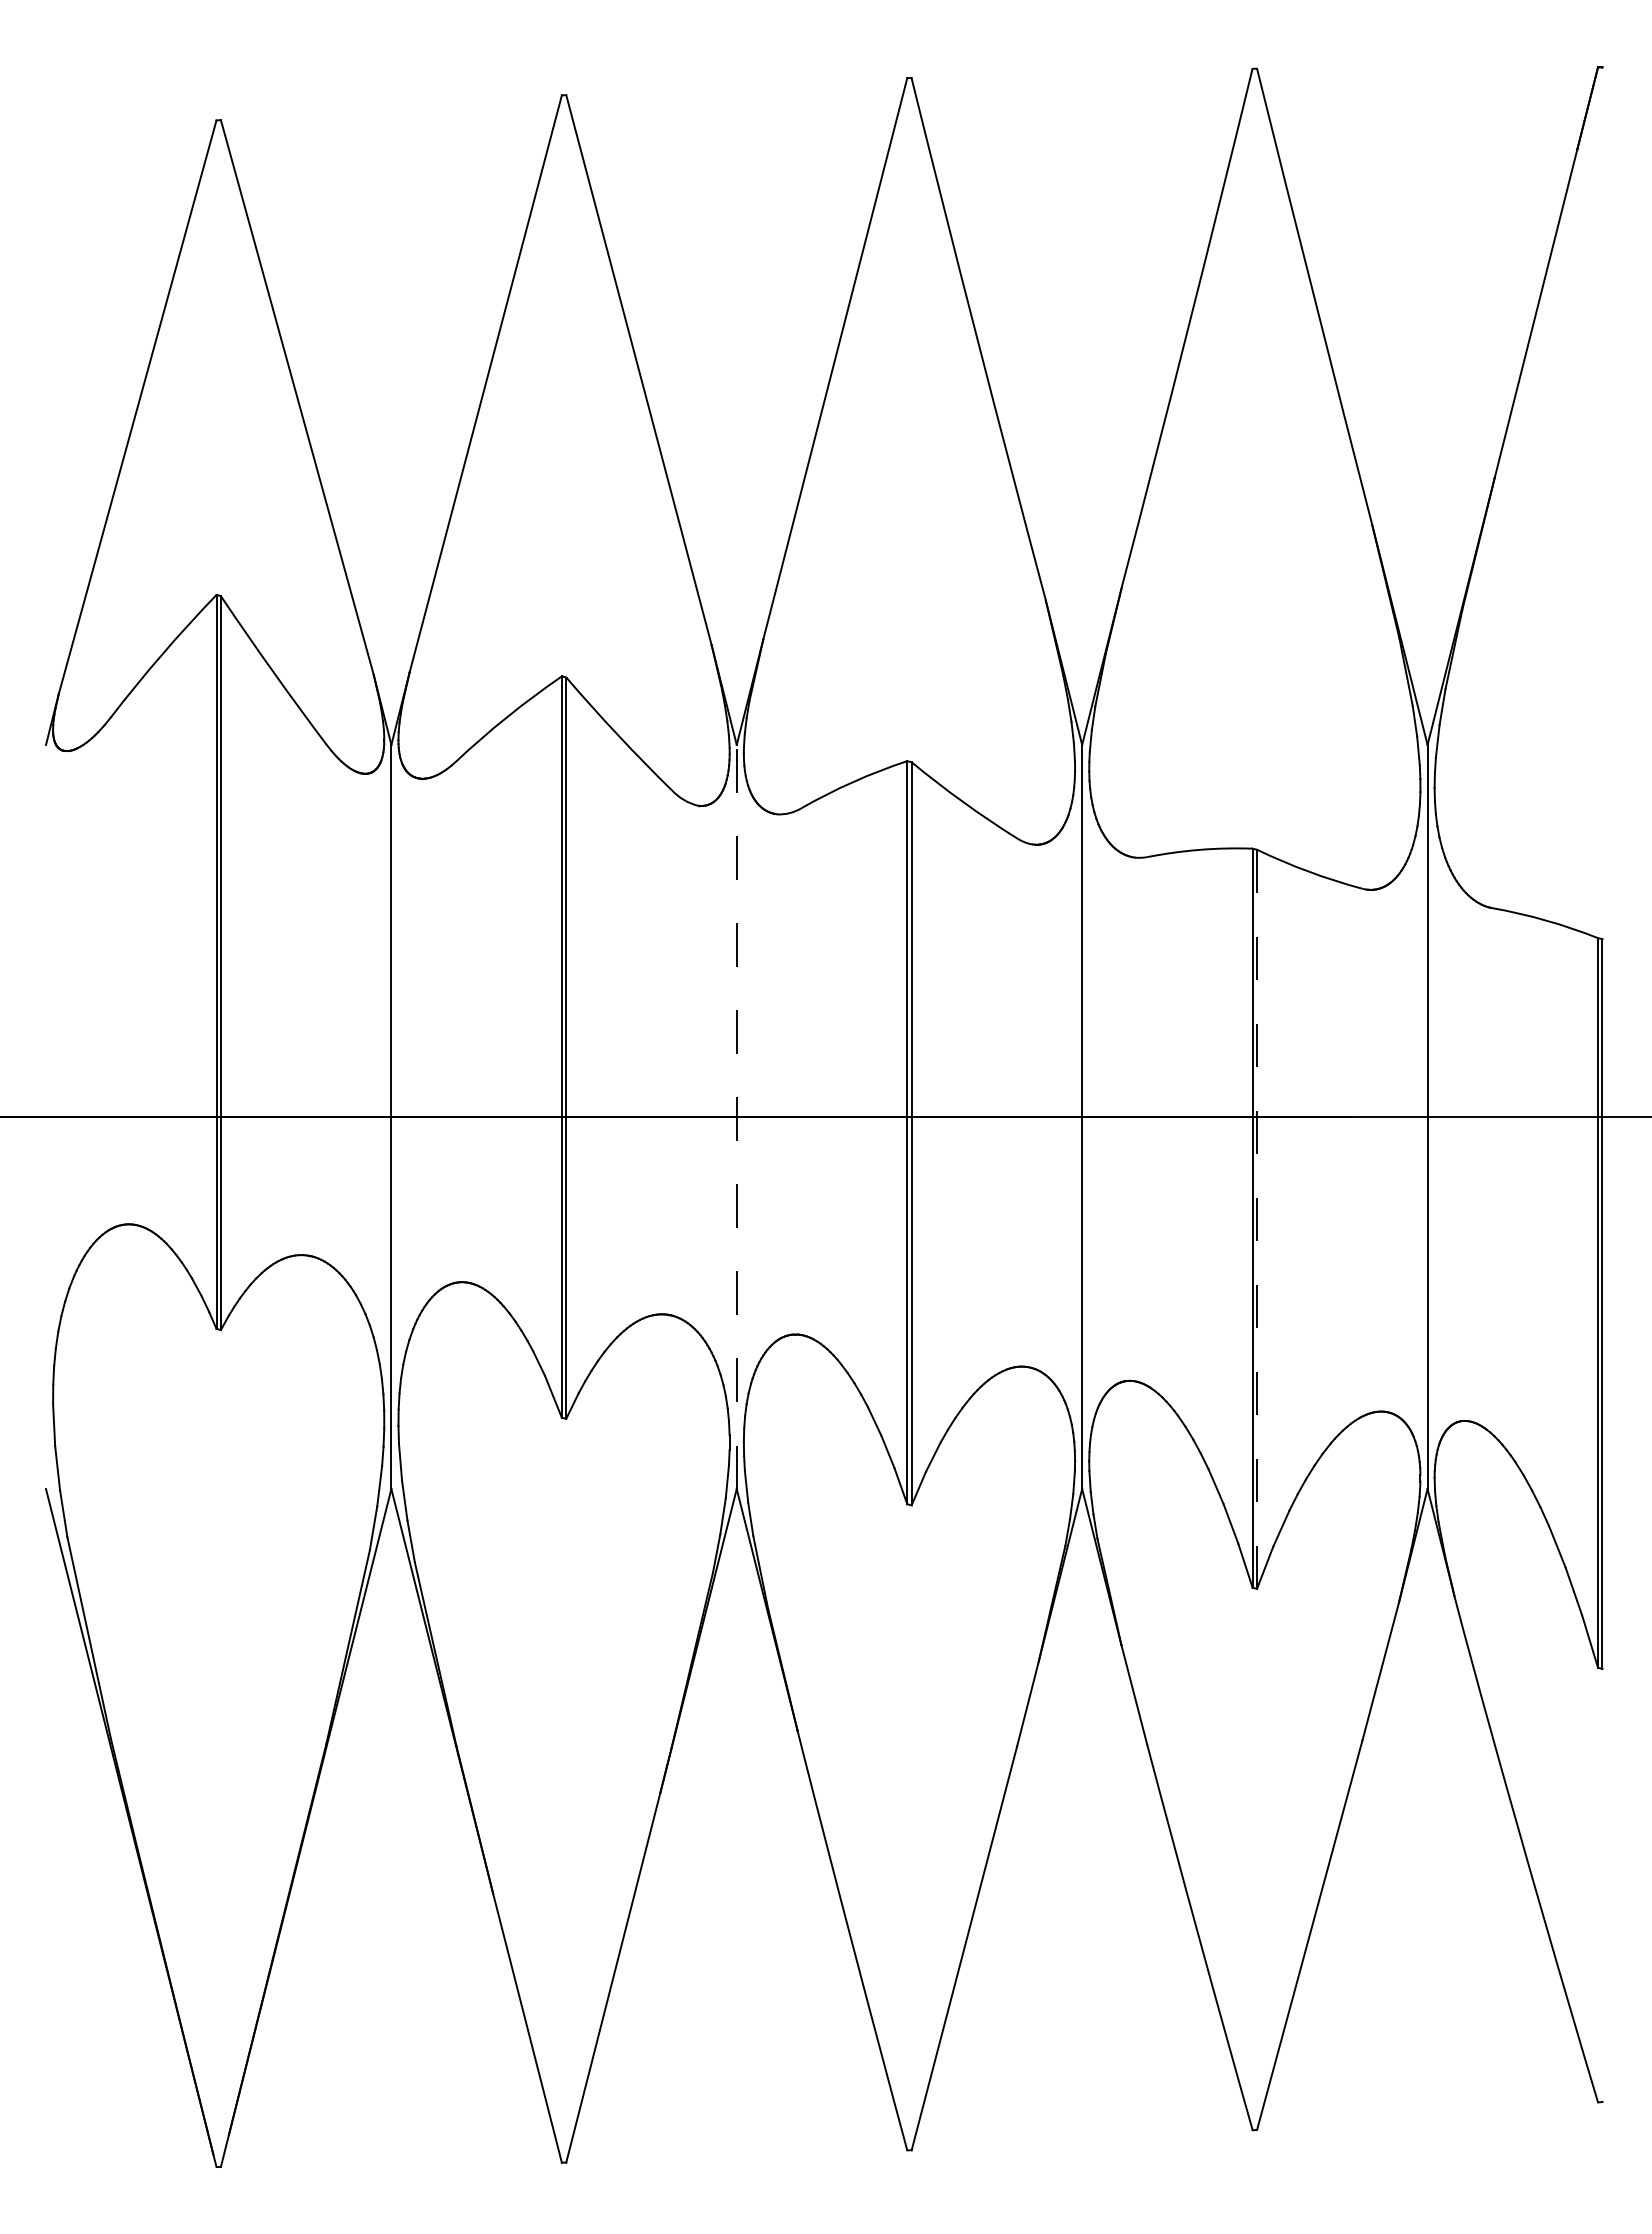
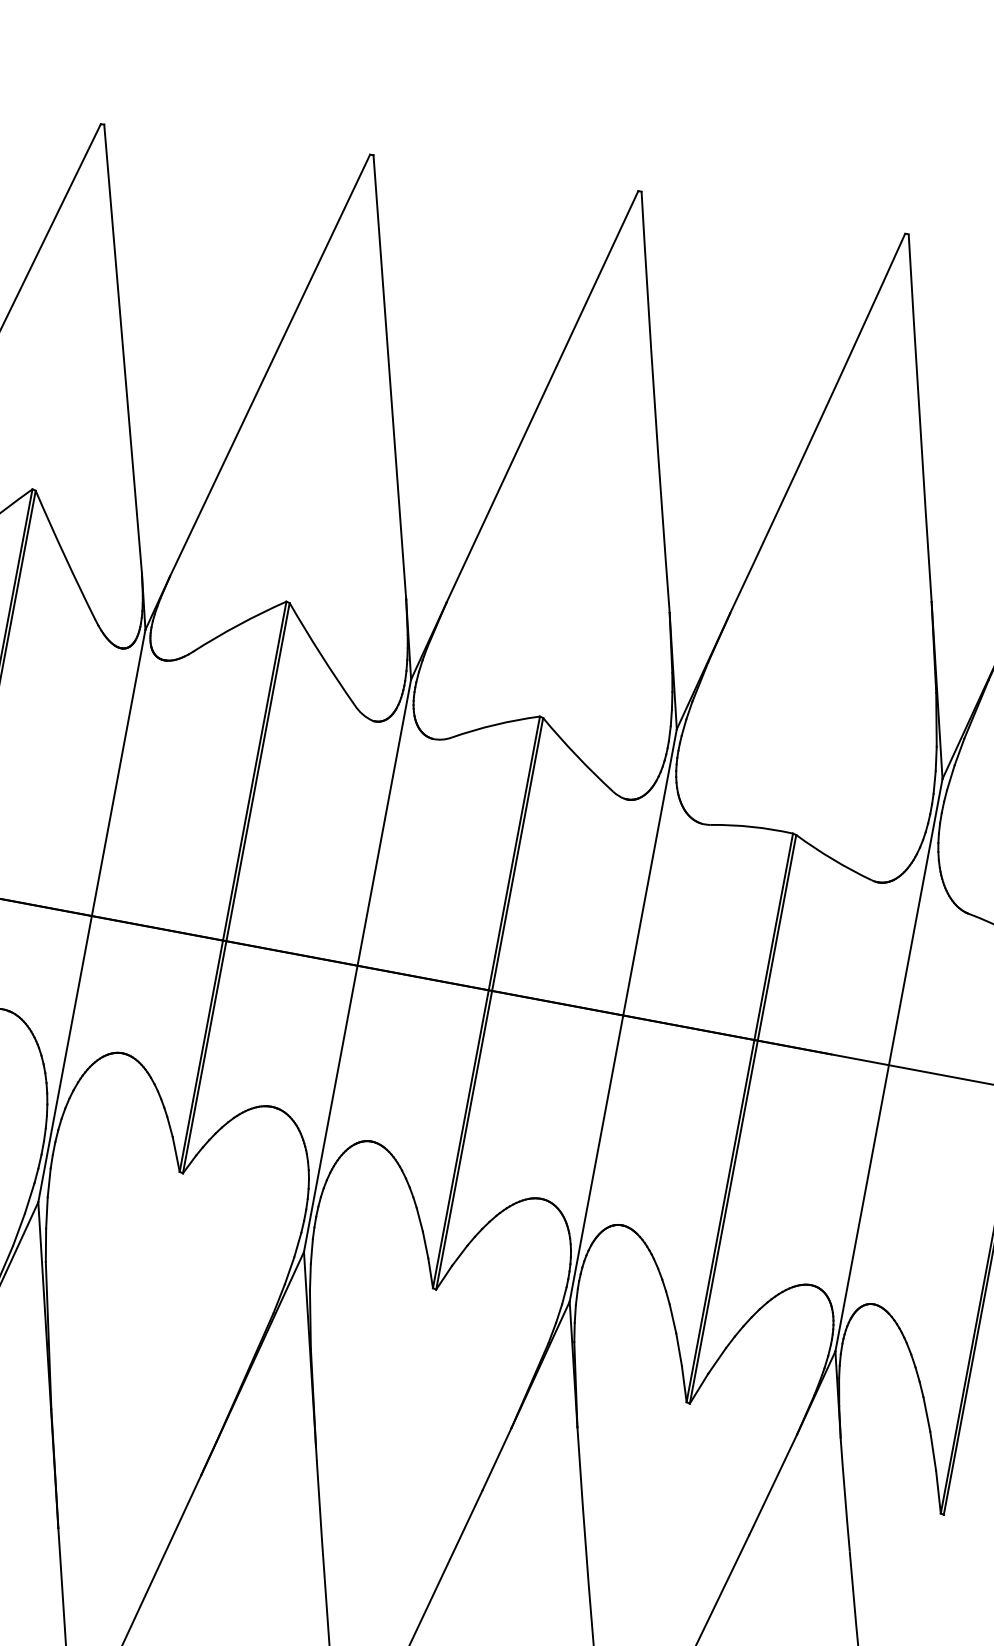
line: (736, 1116) -> (357, 965), dashed -> solid
line: (1257, 1219) -> (743, 1119), dashed -> solid

